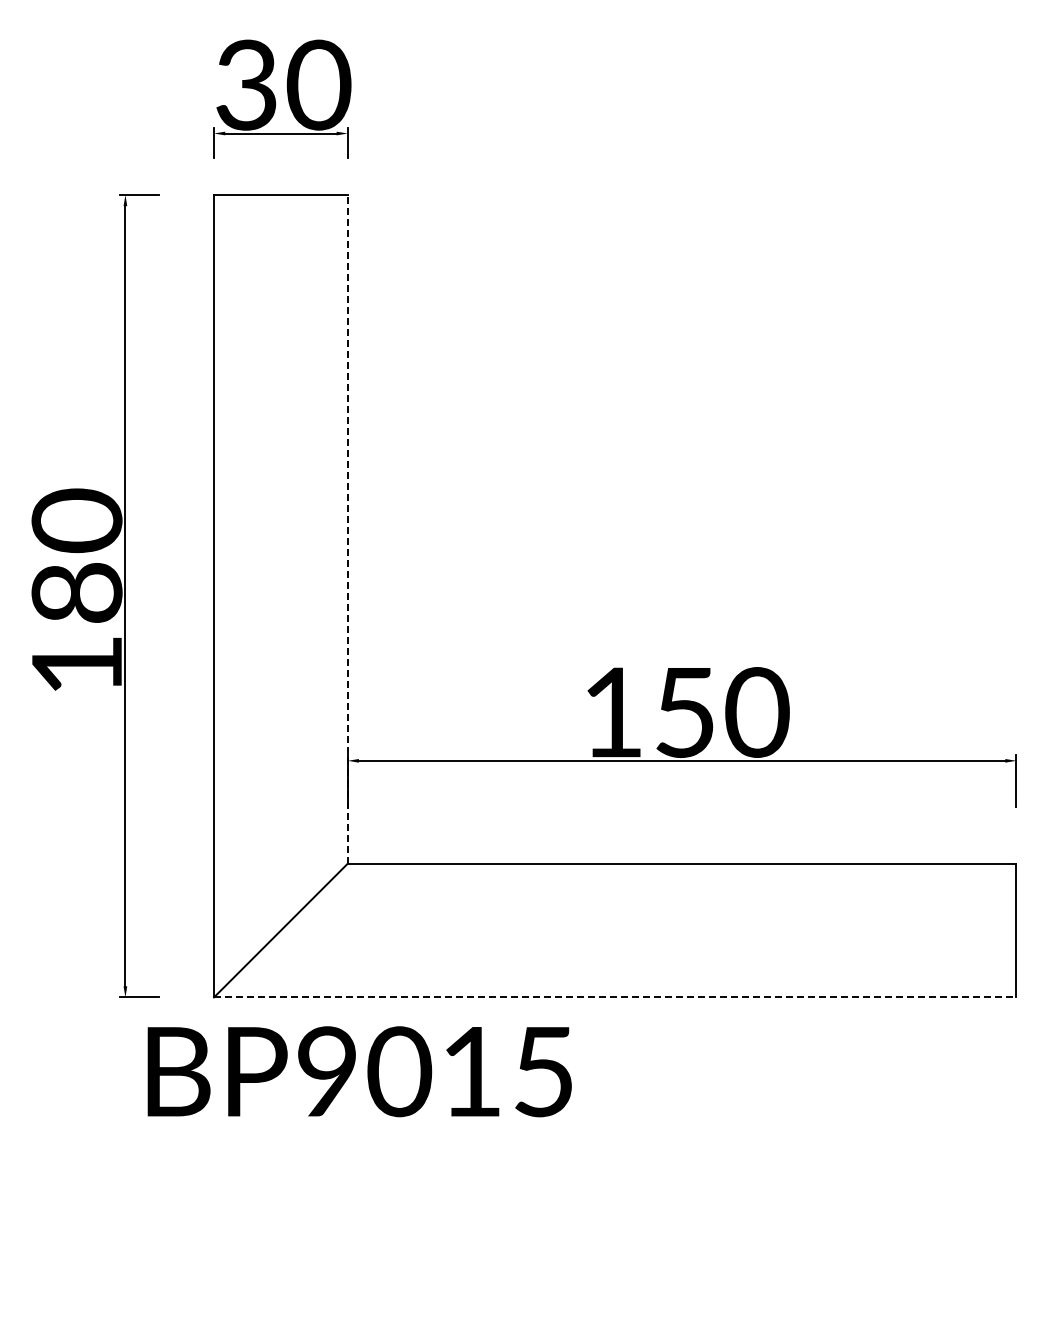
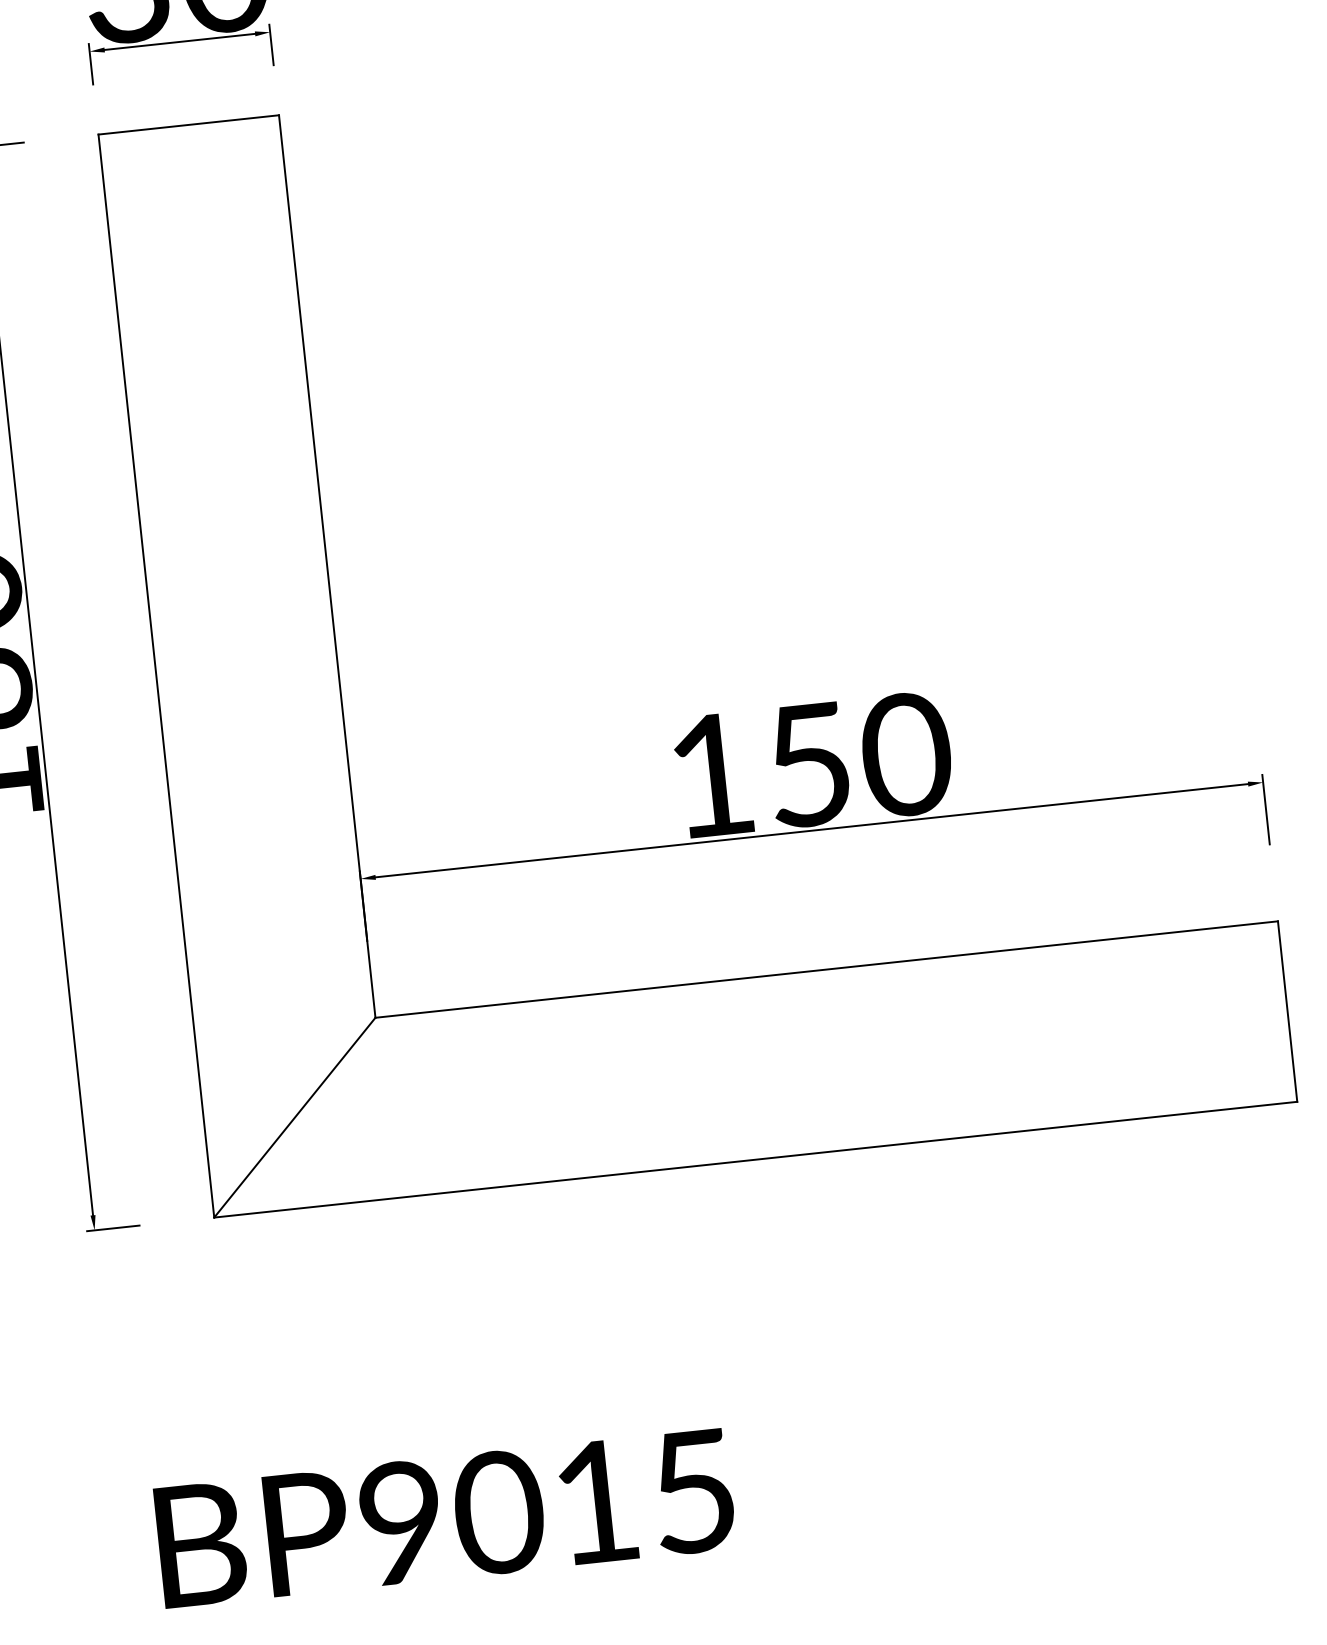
line: (347, 528) -> (326, 565), dashed -> solid
line: (615, 997) -> (756, 1159), dashed -> solid
text: (359, 1071) -> (444, 1517), moved

